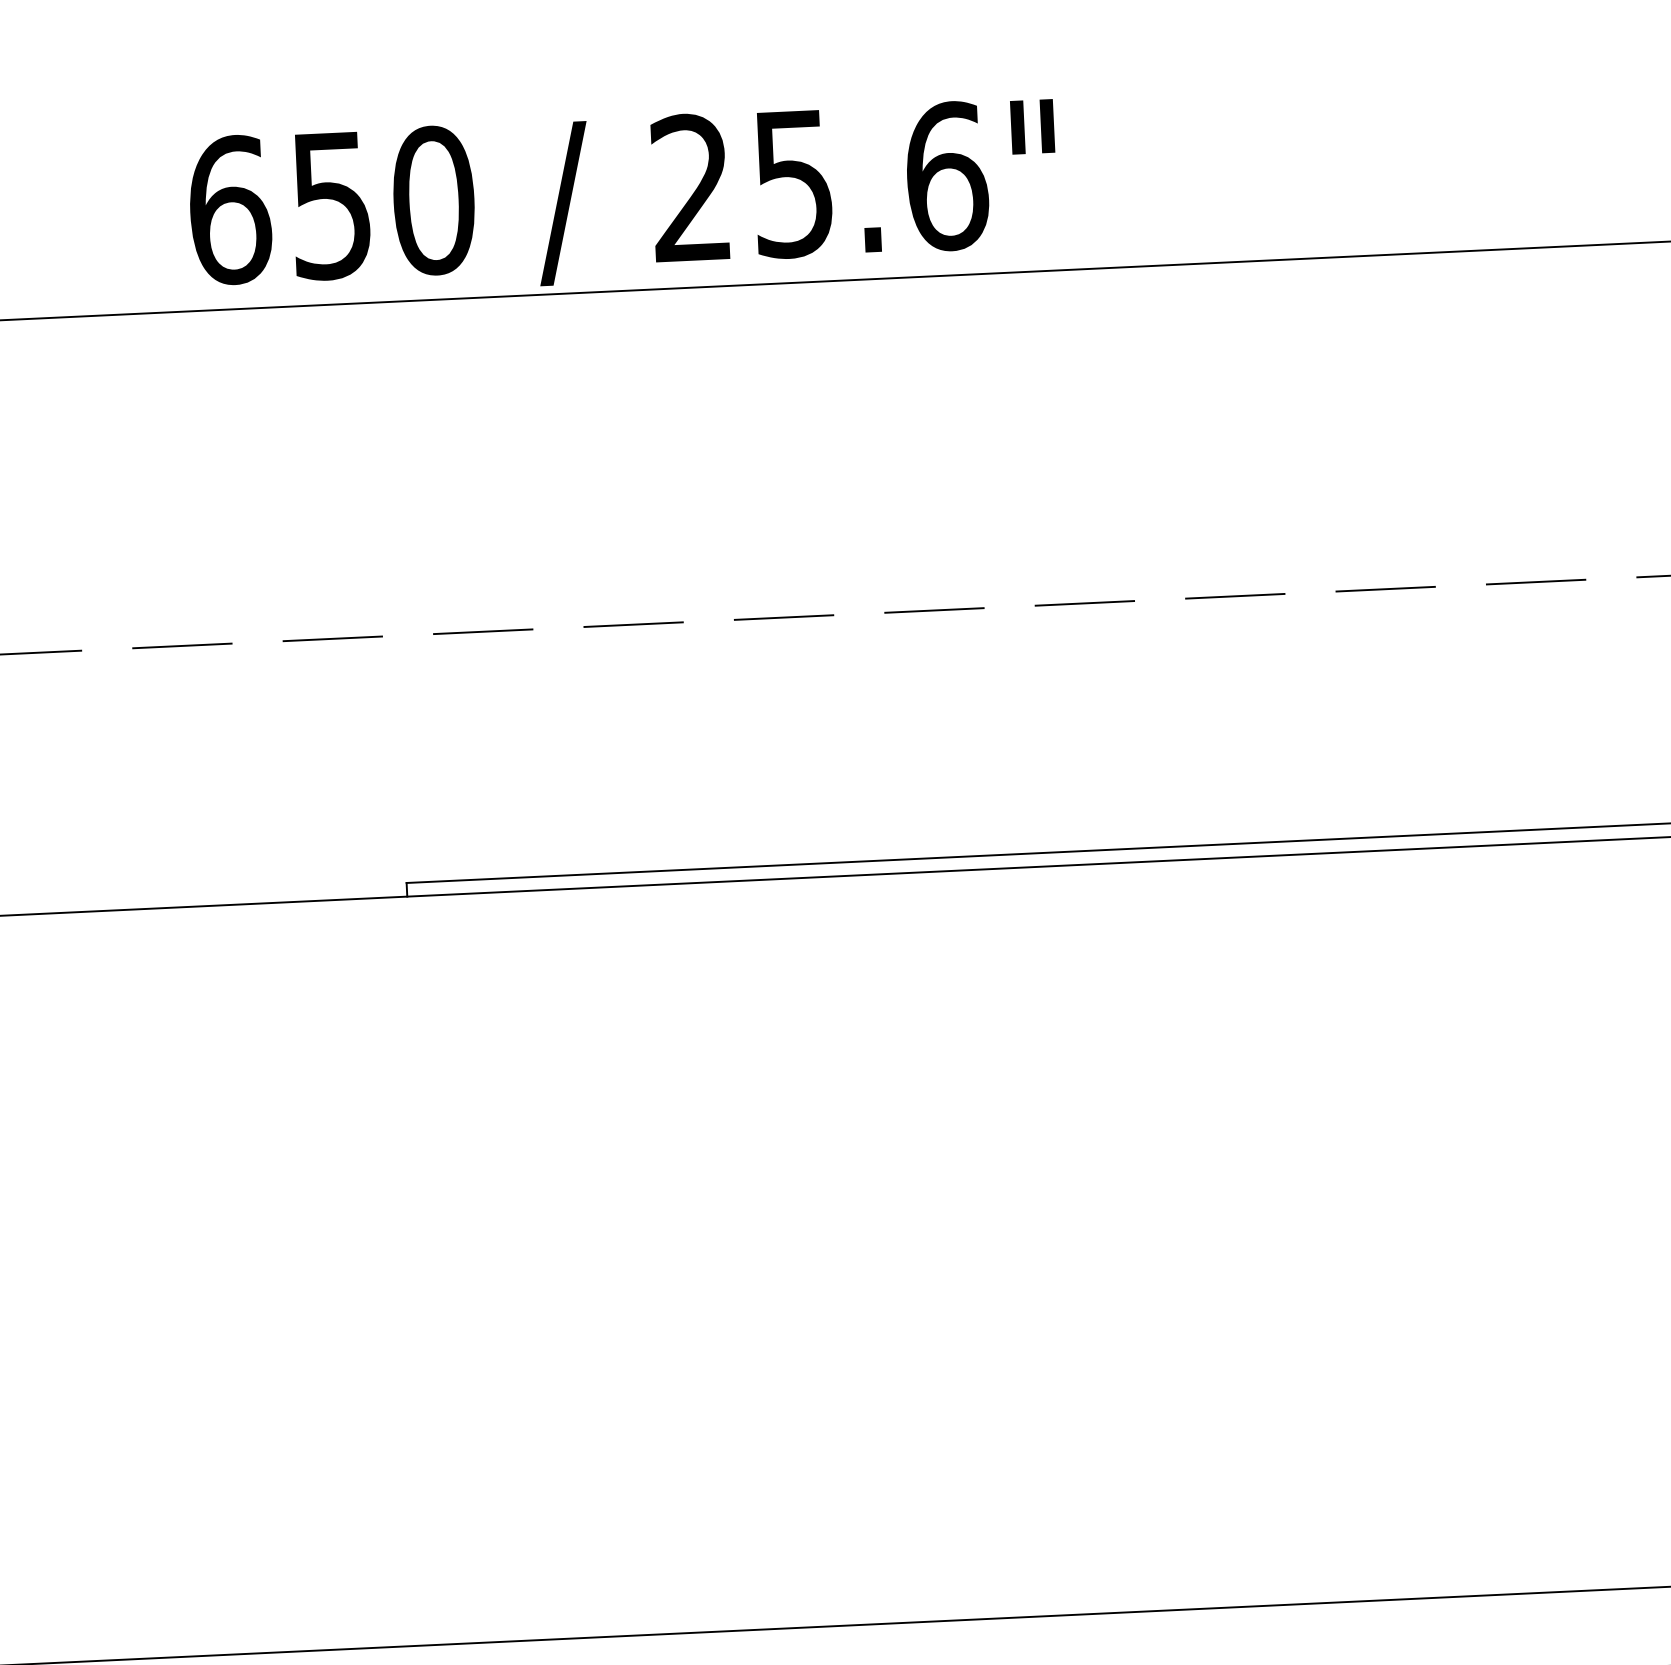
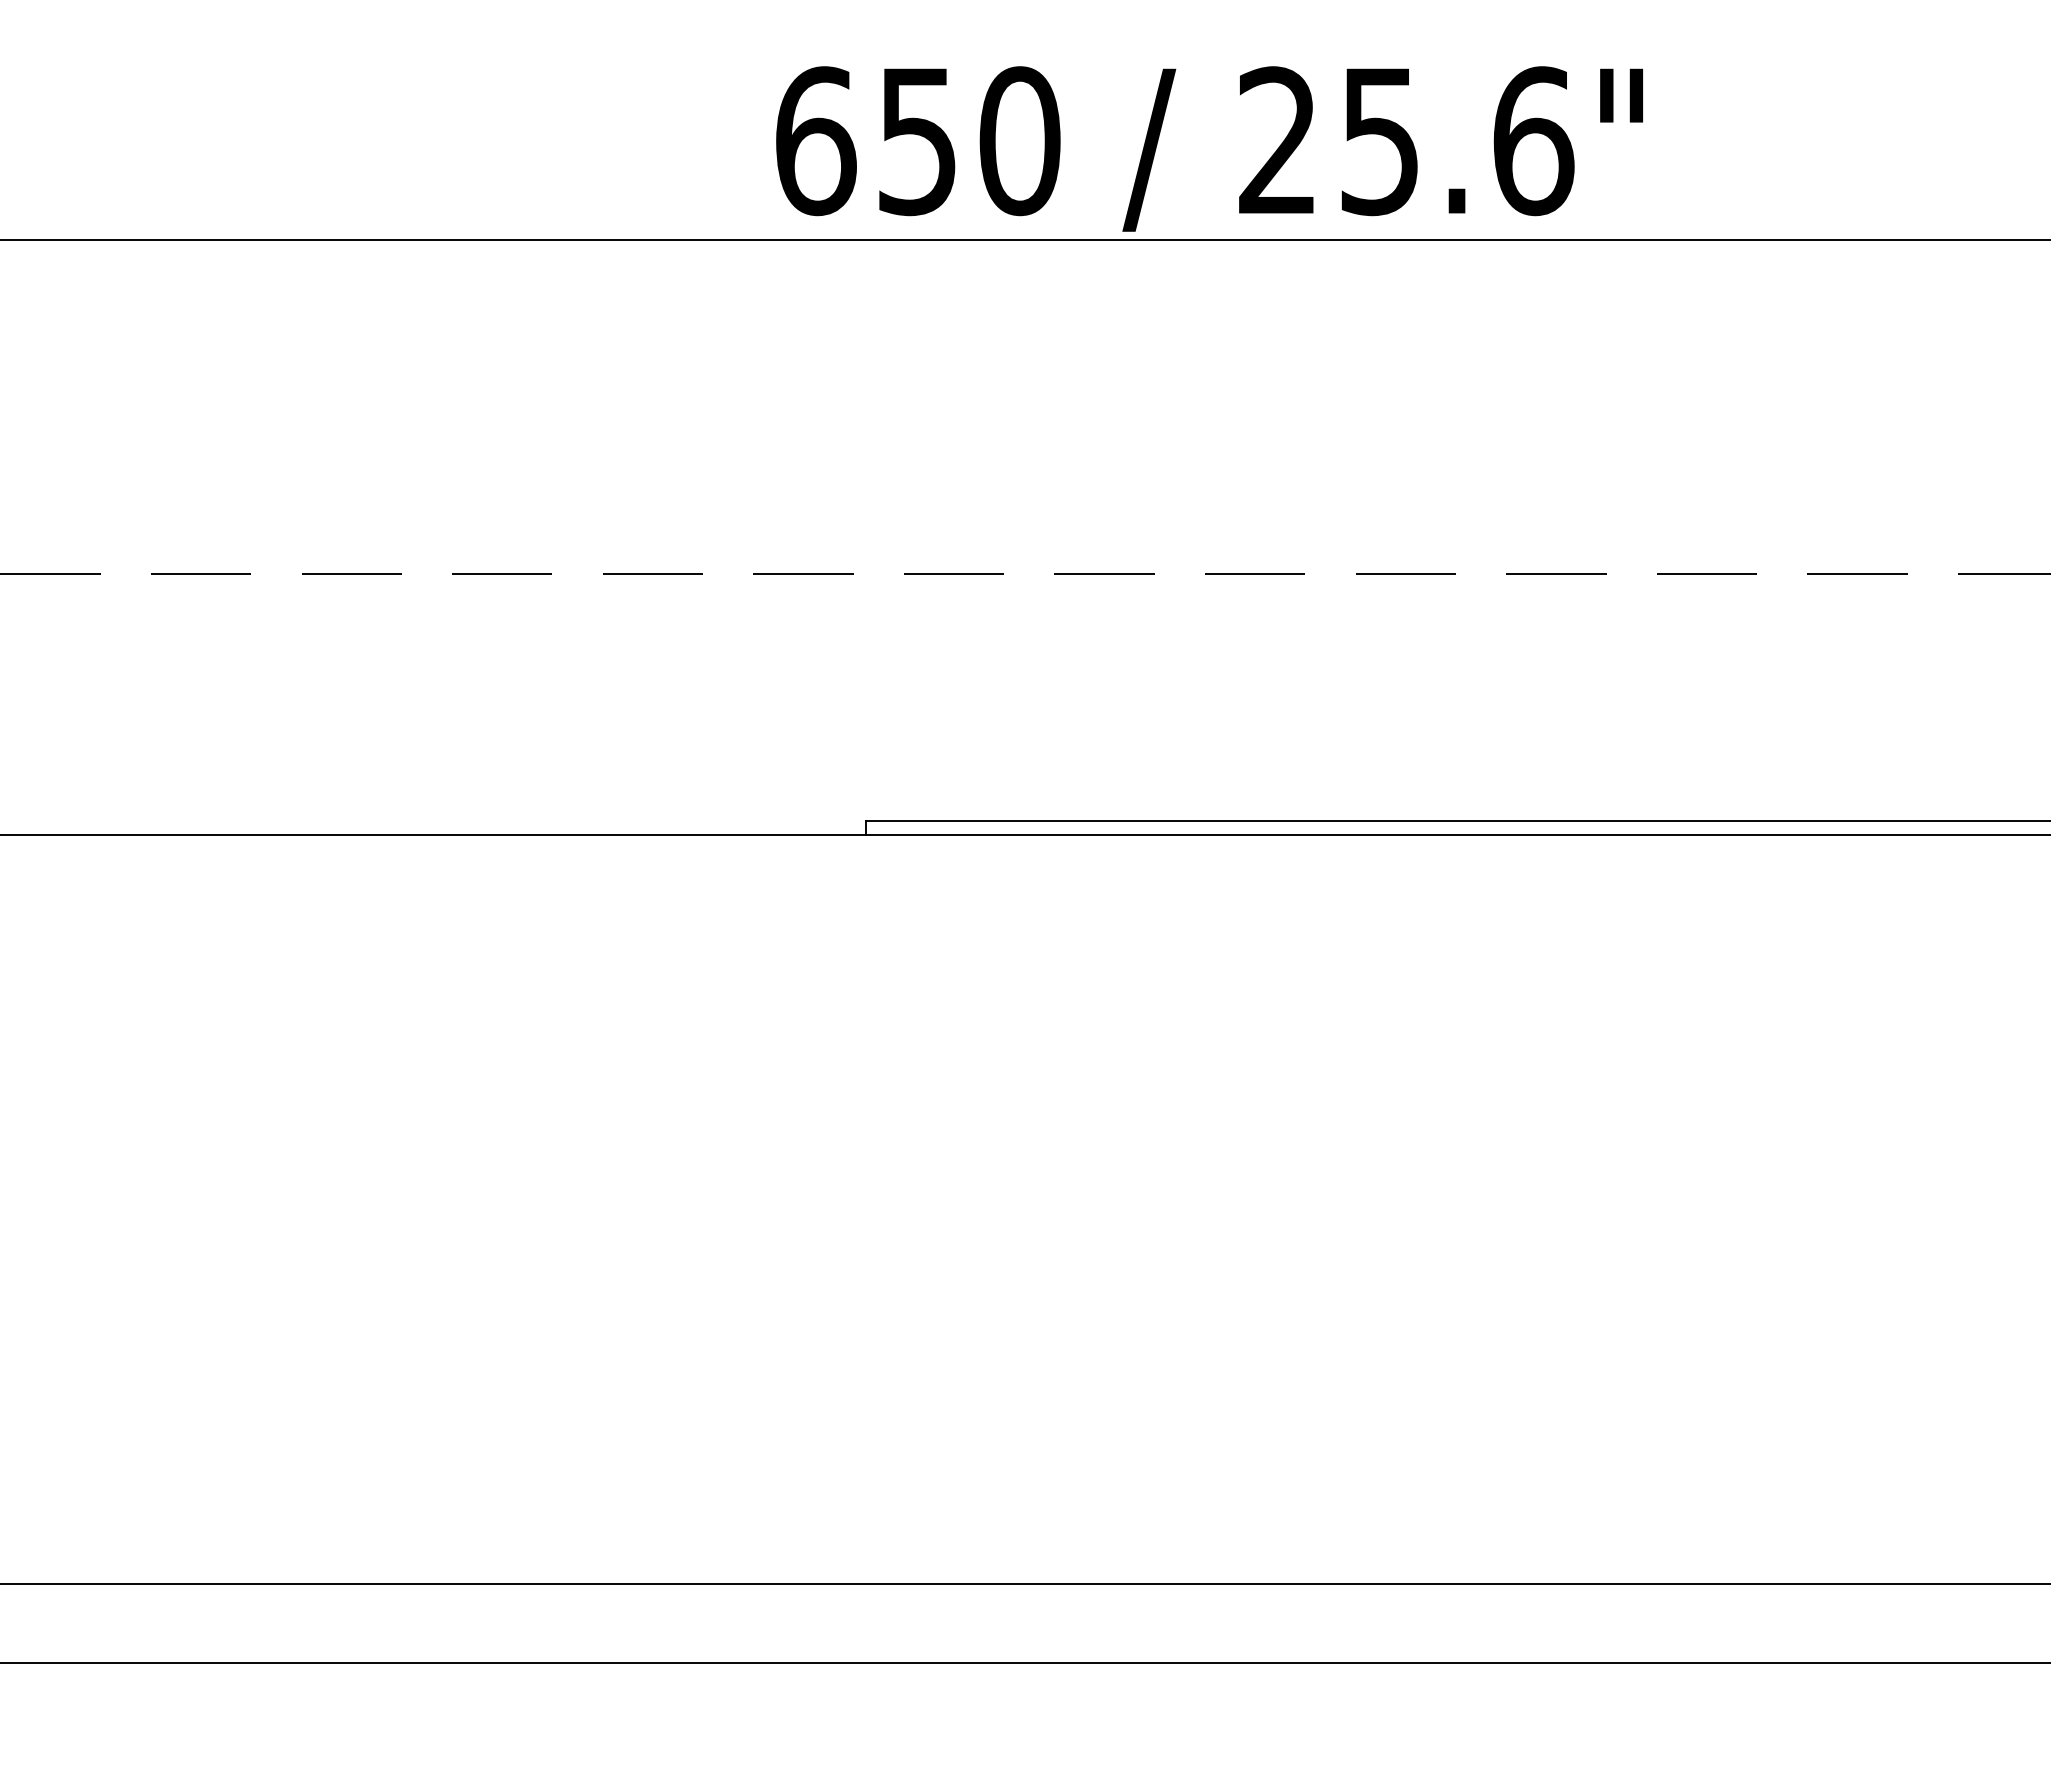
text: (623, 199) -> (1209, 148), moved

